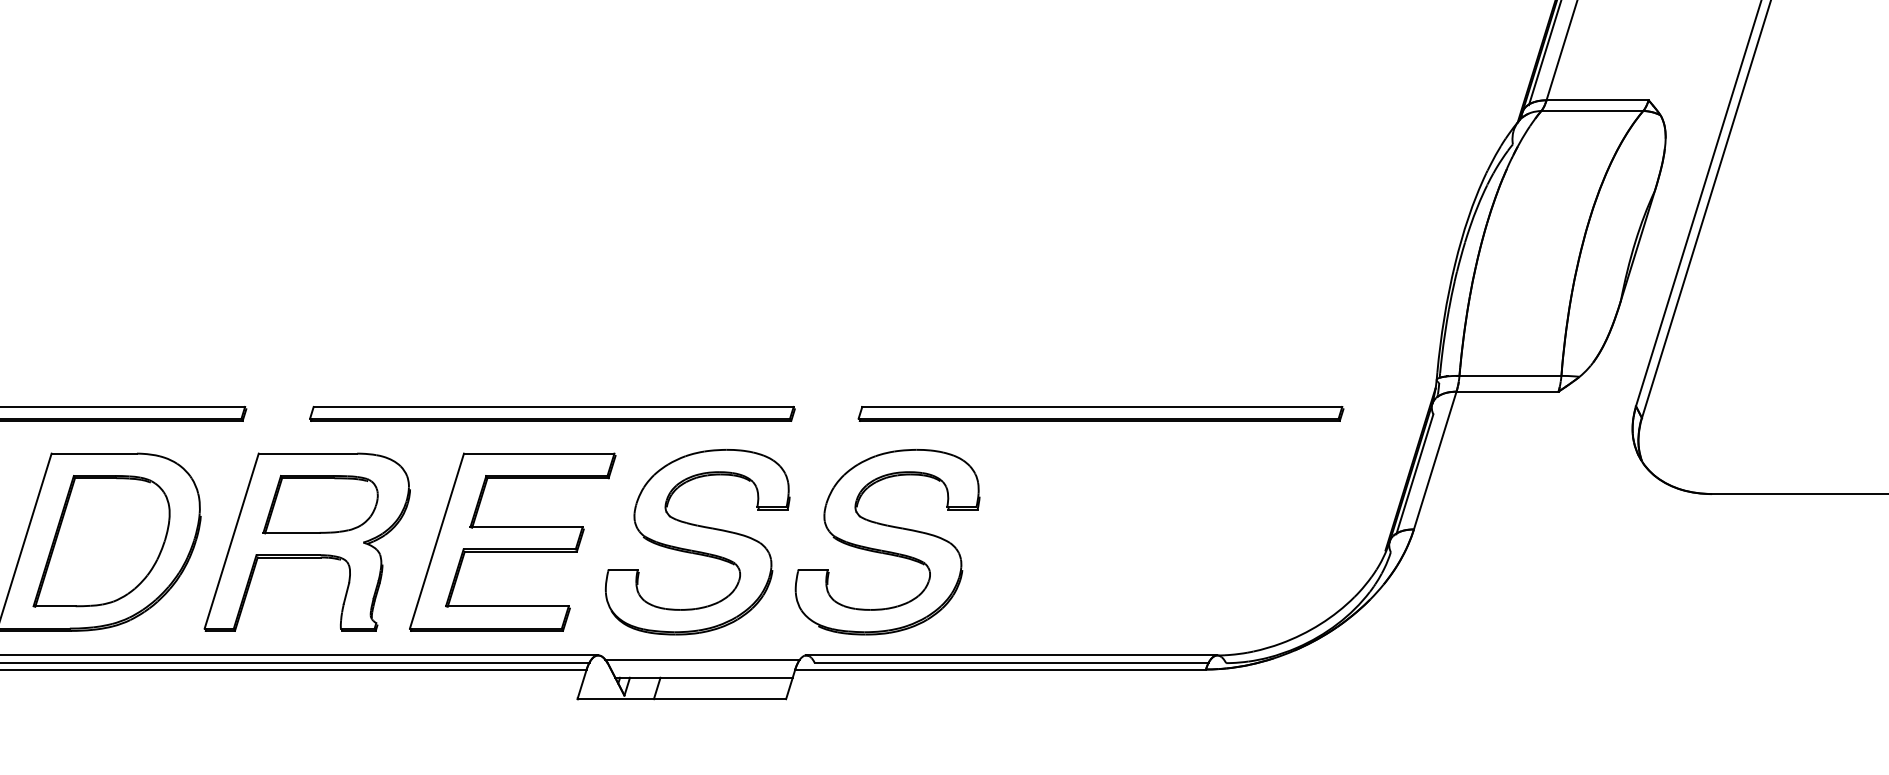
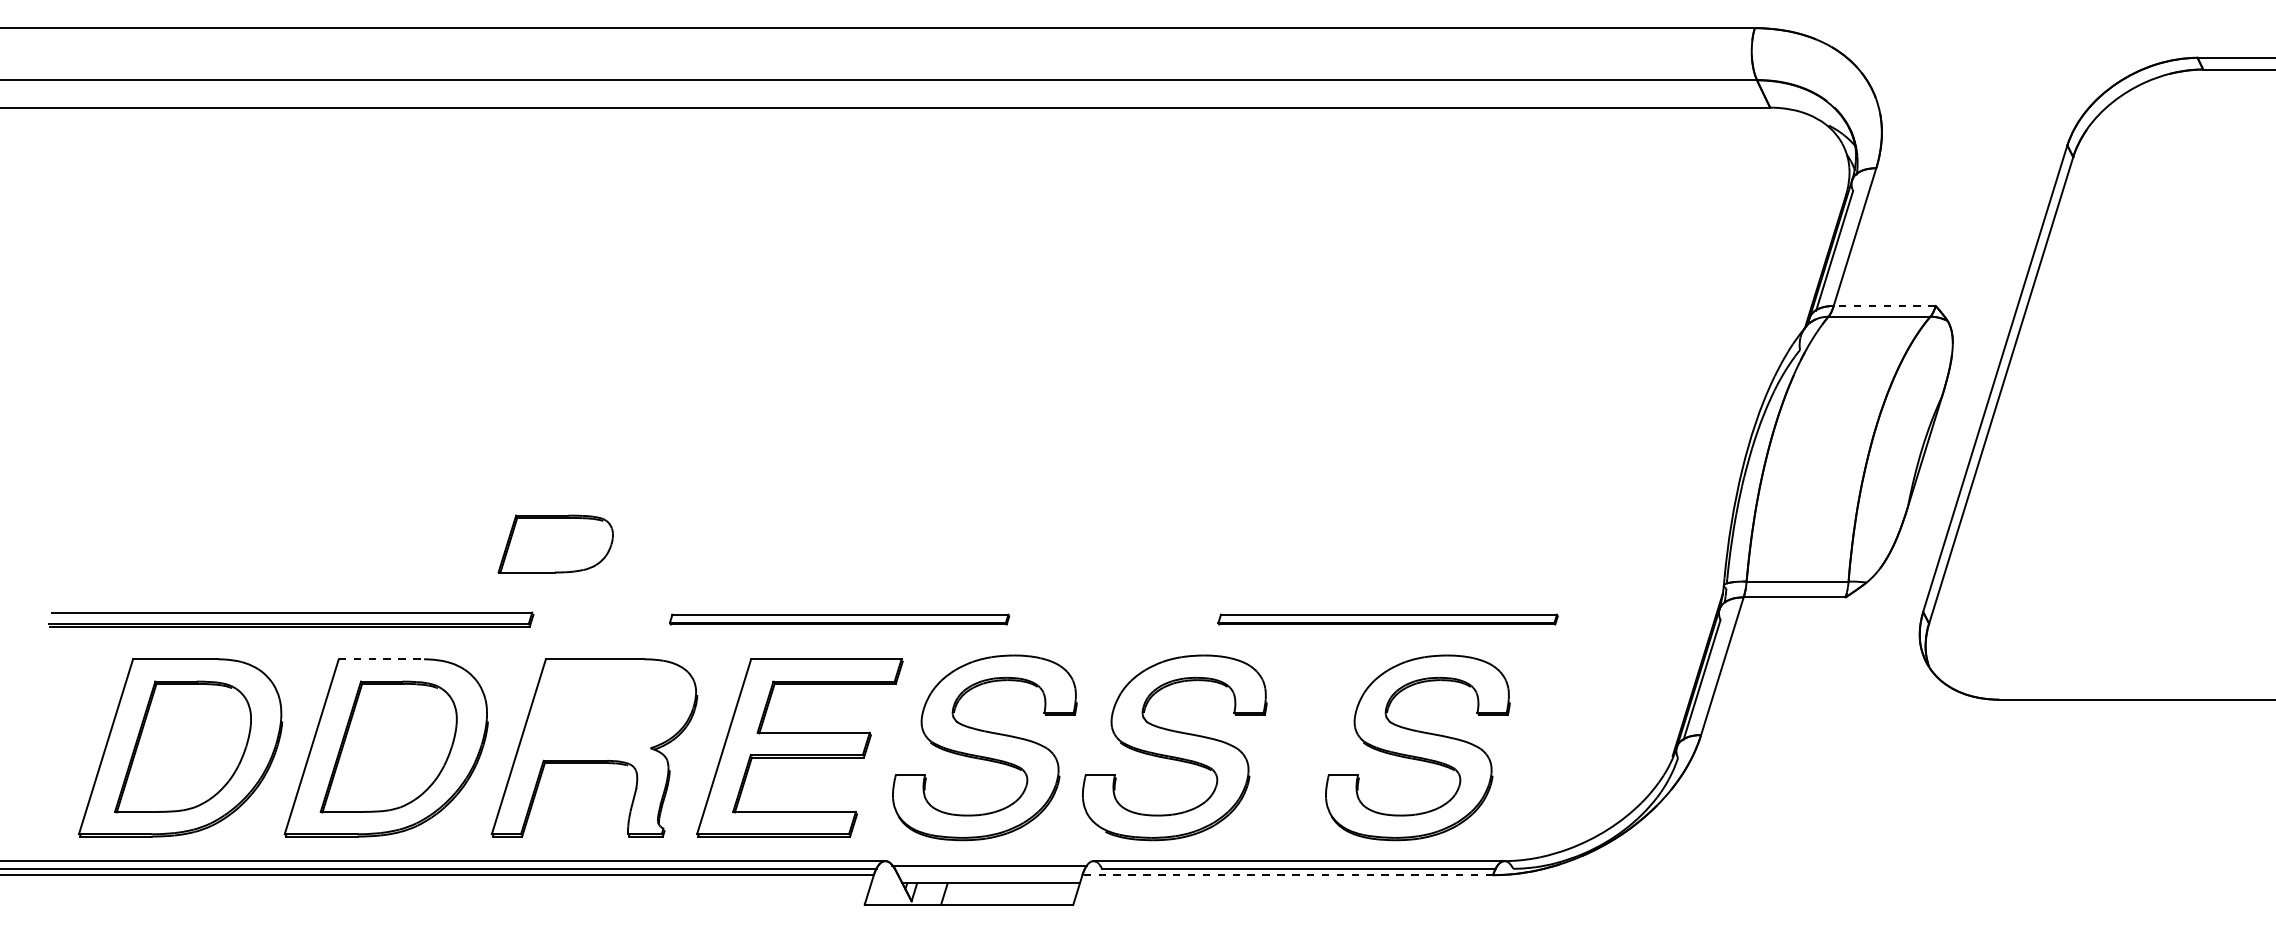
line: (1597, 99) -> (1884, 305), solid -> dashed
part: (552, 413) -> (839, 619), size x0.7
part: (1100, 413) -> (1387, 619), size x0.7
line: (94, 453) -> (381, 659), solid -> dashed
part: (320, 503) -> (555, 543), moved
part: (1130, 541) -> (1417, 747), added
line: (1000, 669) -> (1287, 875), solid -> dashed

